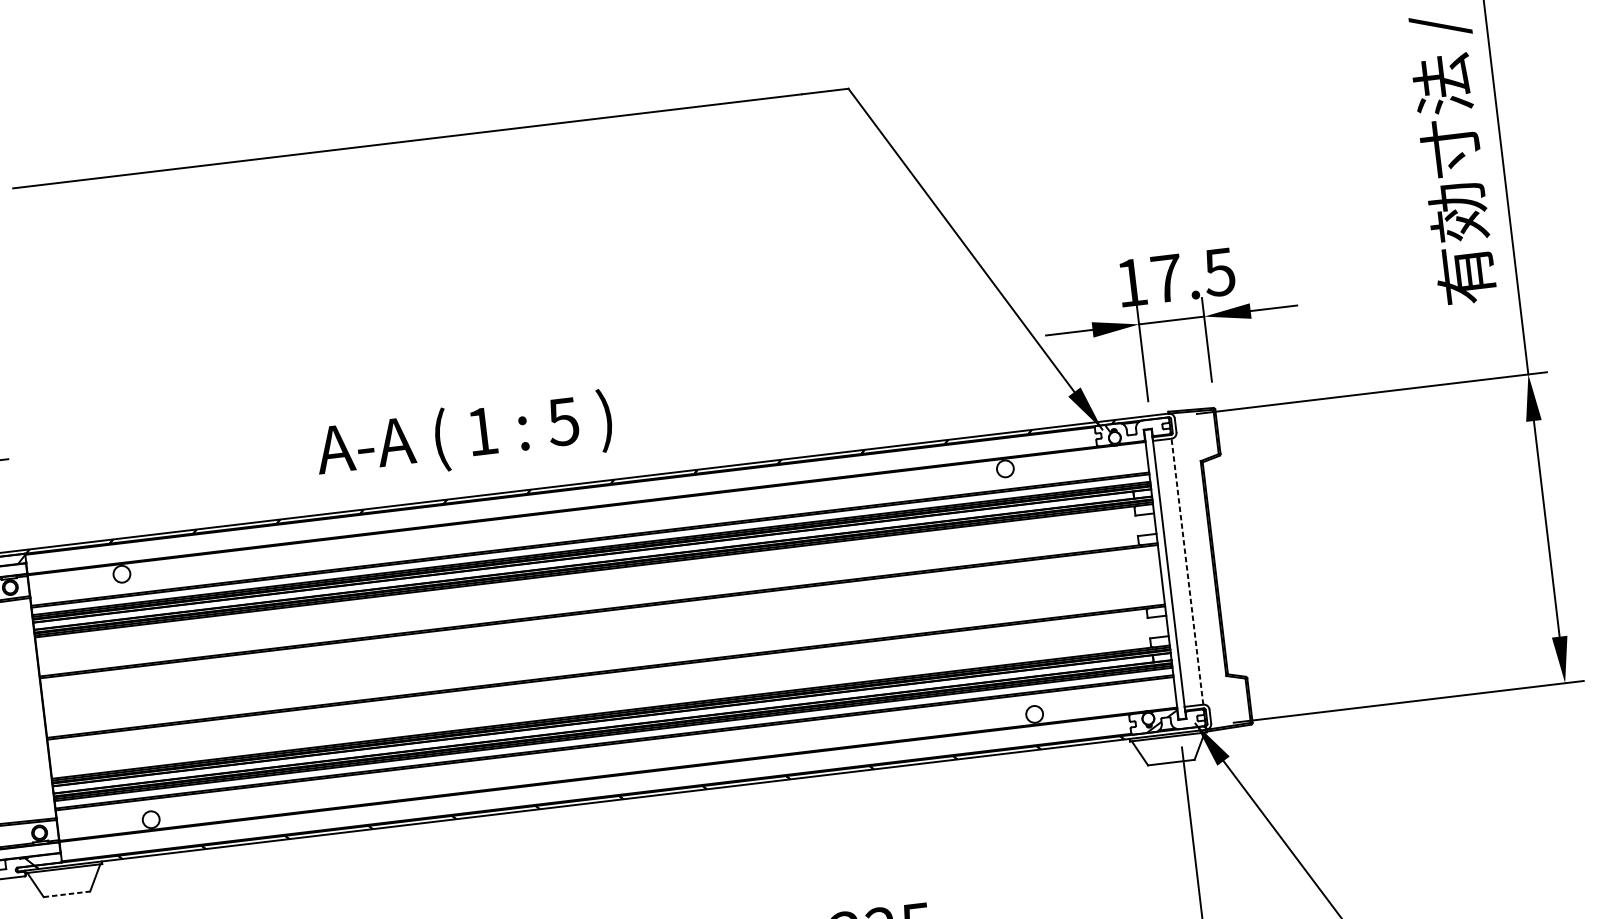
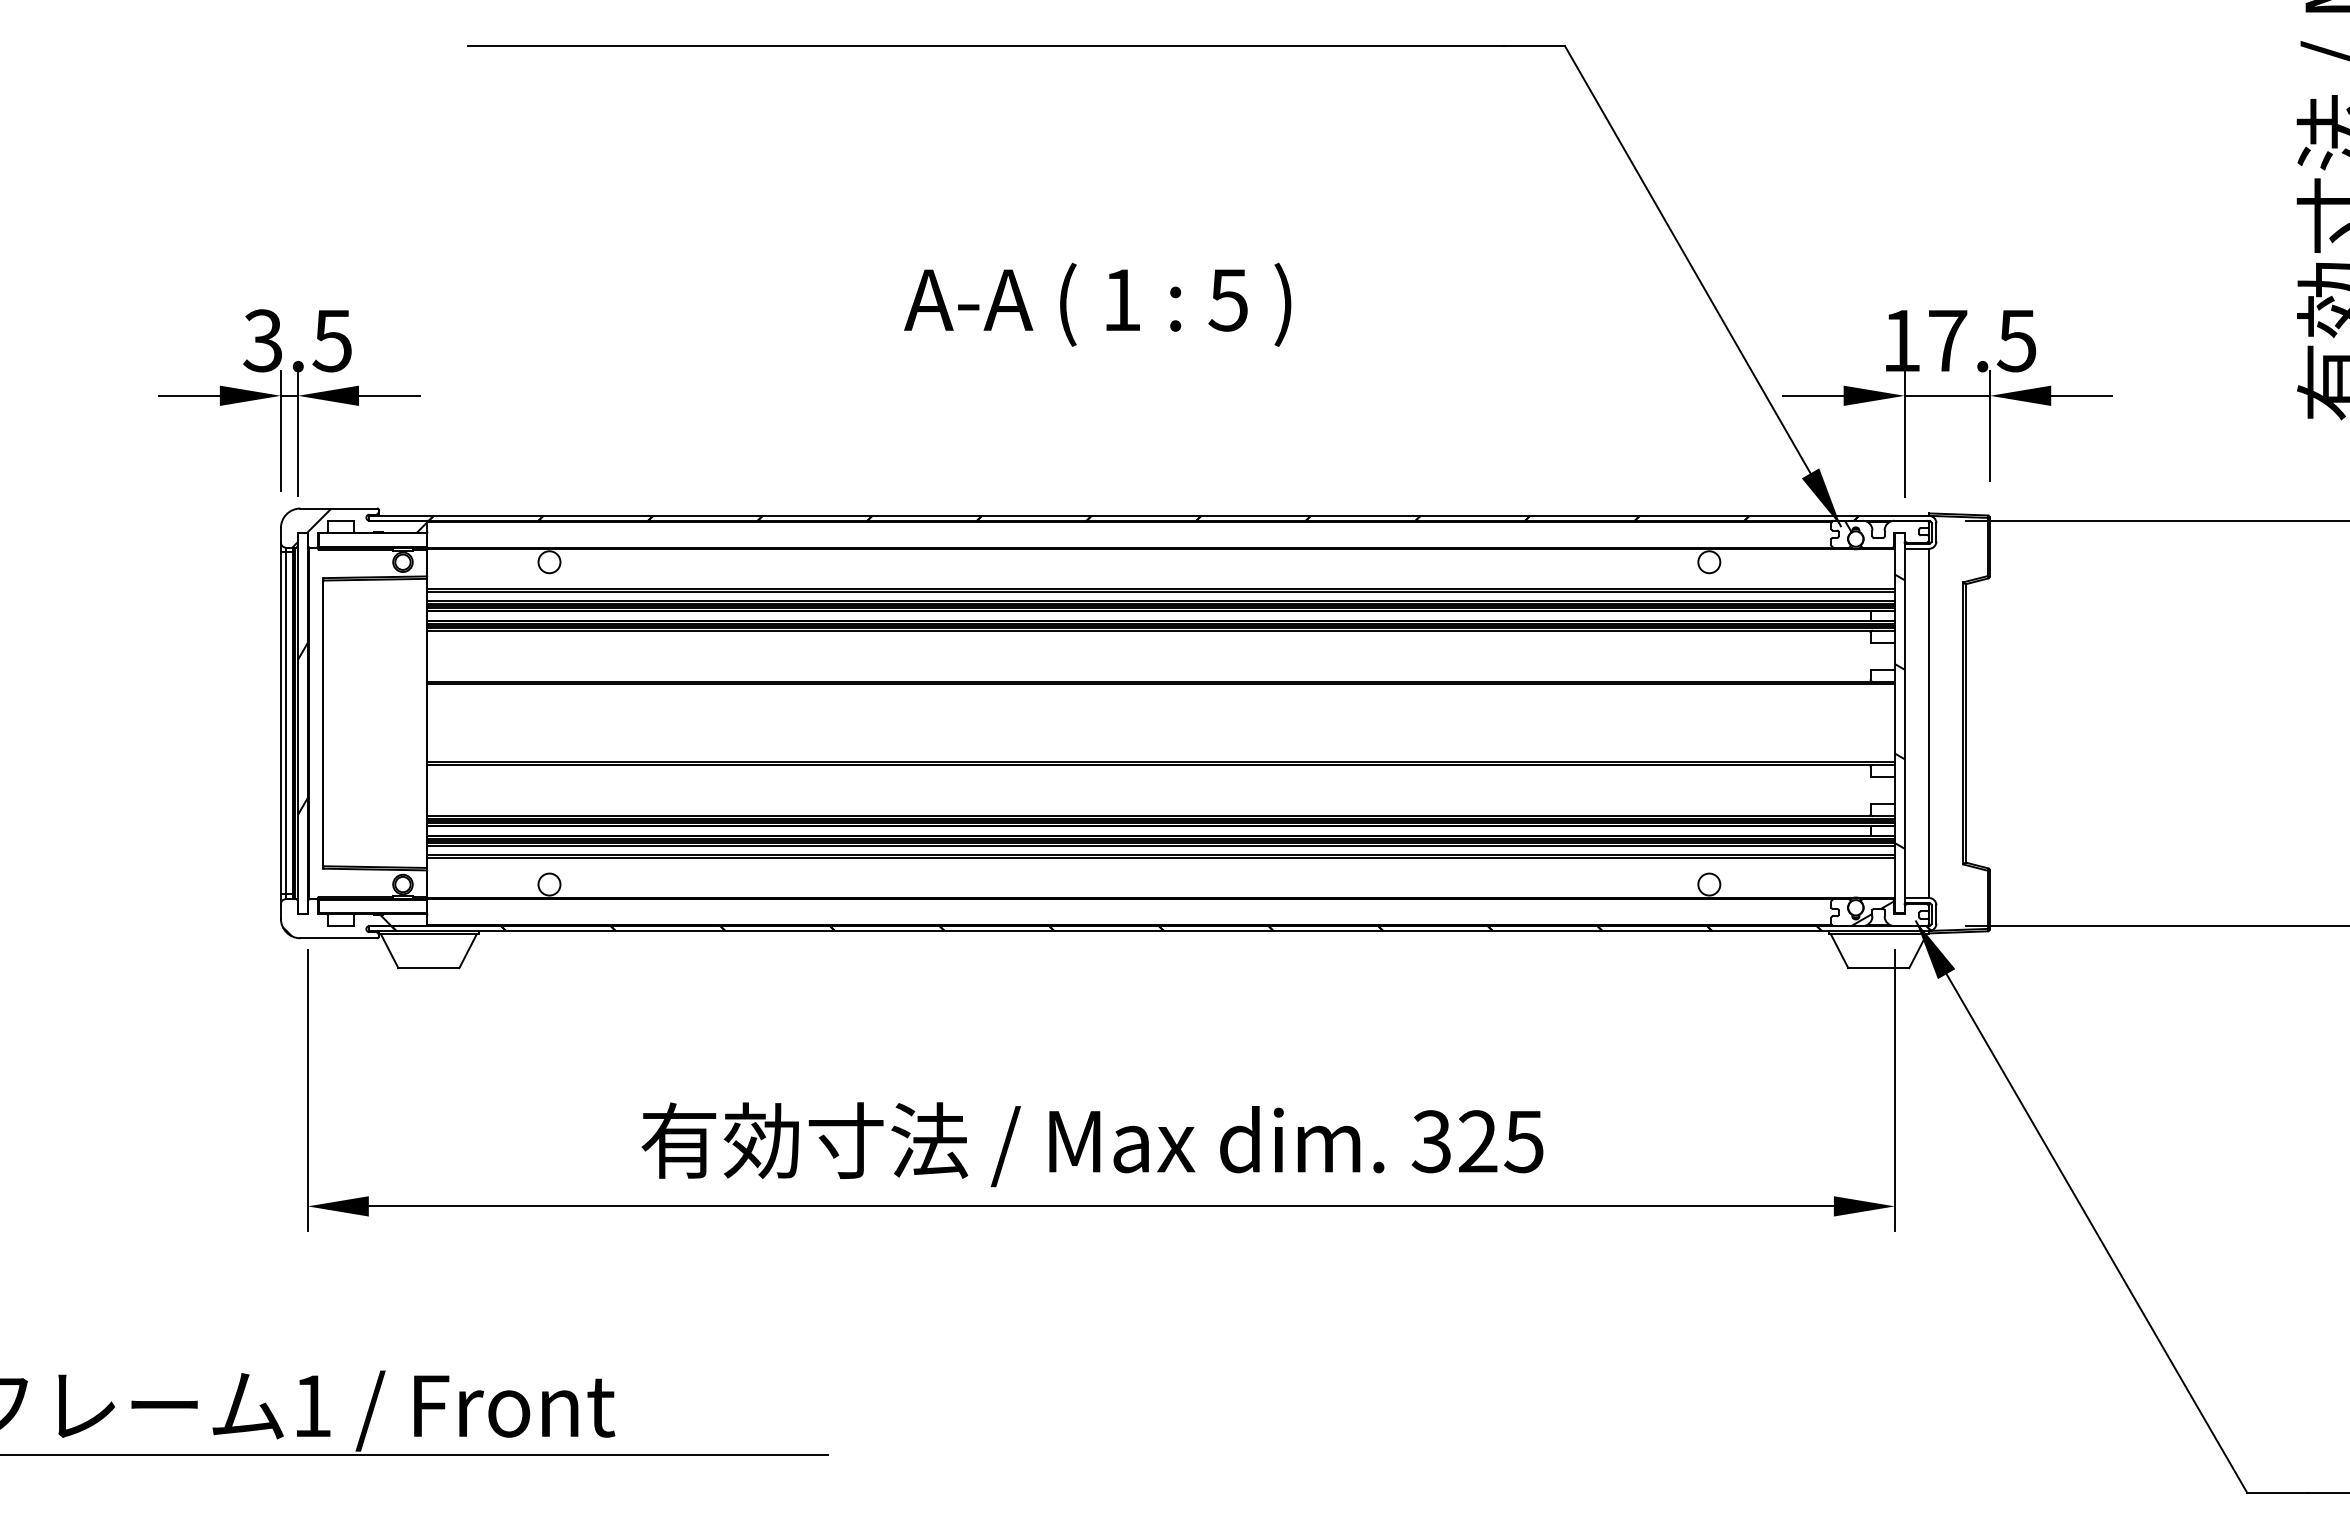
text: (464, 437) -> (1097, 304), moved
hatch: (1163, 565) -> (1899, 711), added
line: (1187, 571) -> (1929, 723), dashed -> solid
line: (66, 894) -> (428, 968), dashed -> solid

